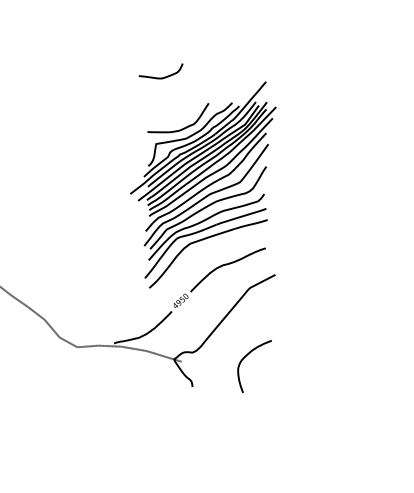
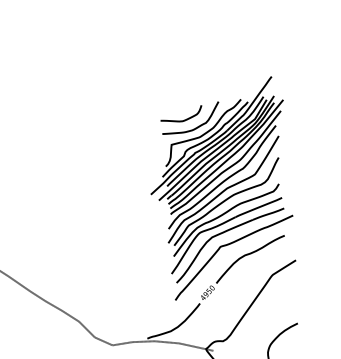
curve: (160, 77) -> (181, 120), moved
curve: (207, 253) -> (229, 245), added

